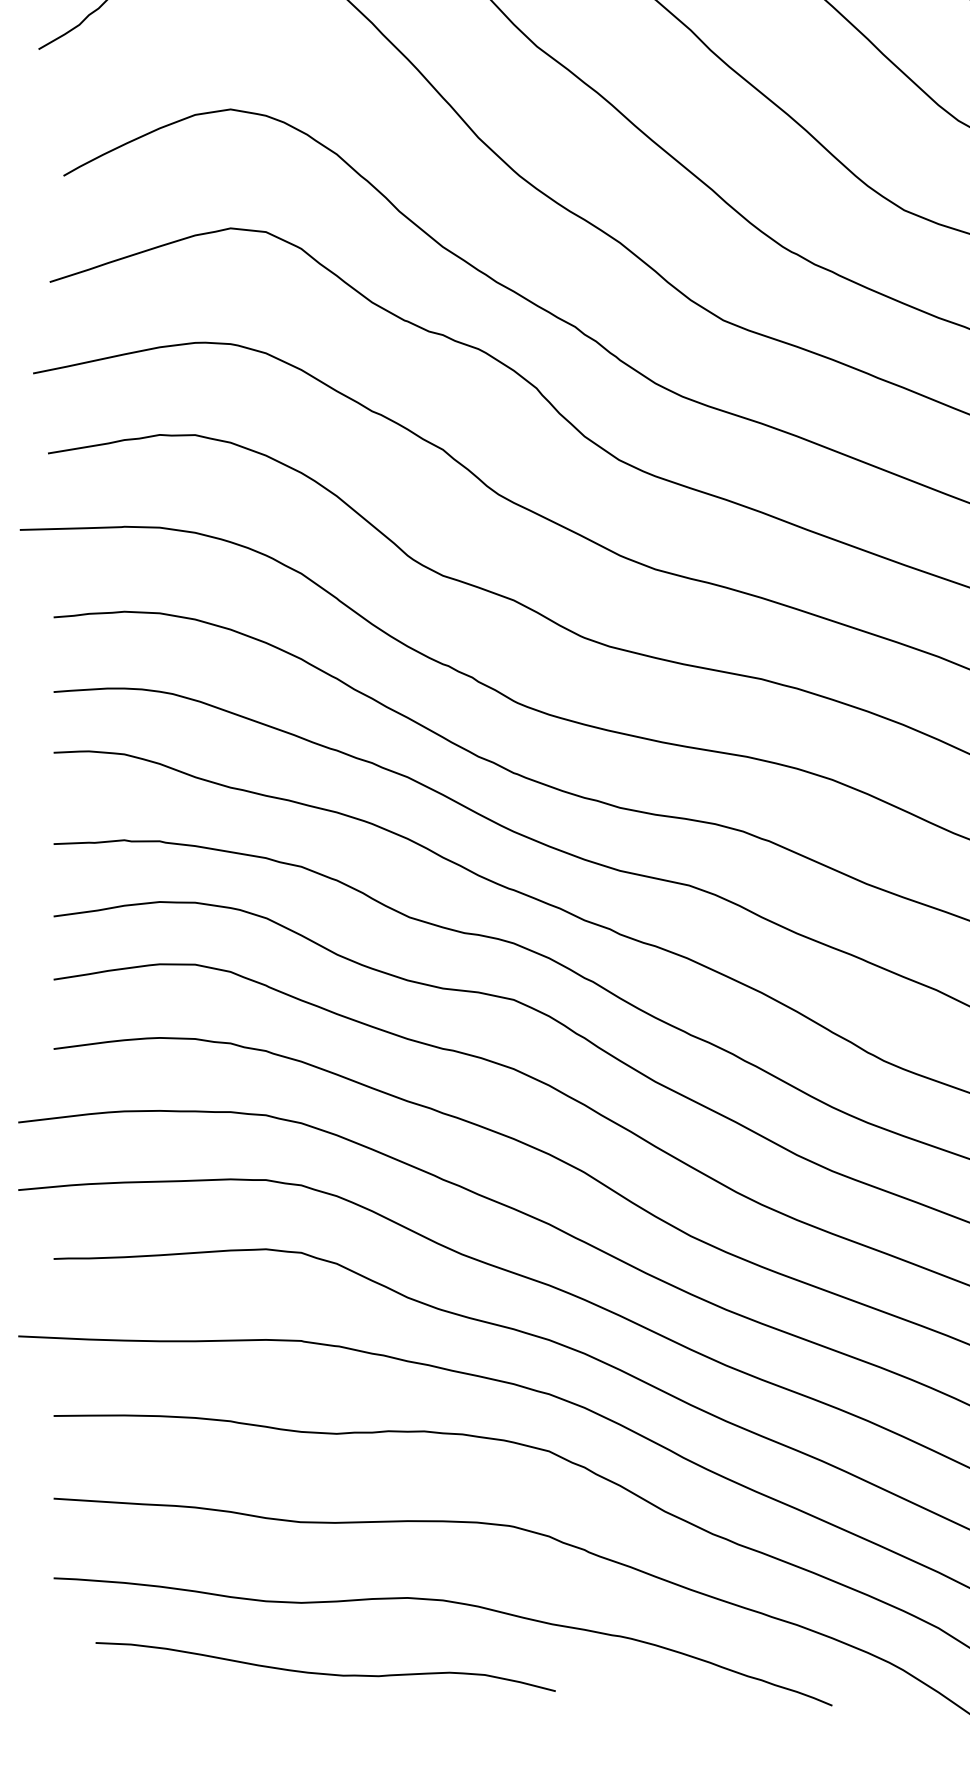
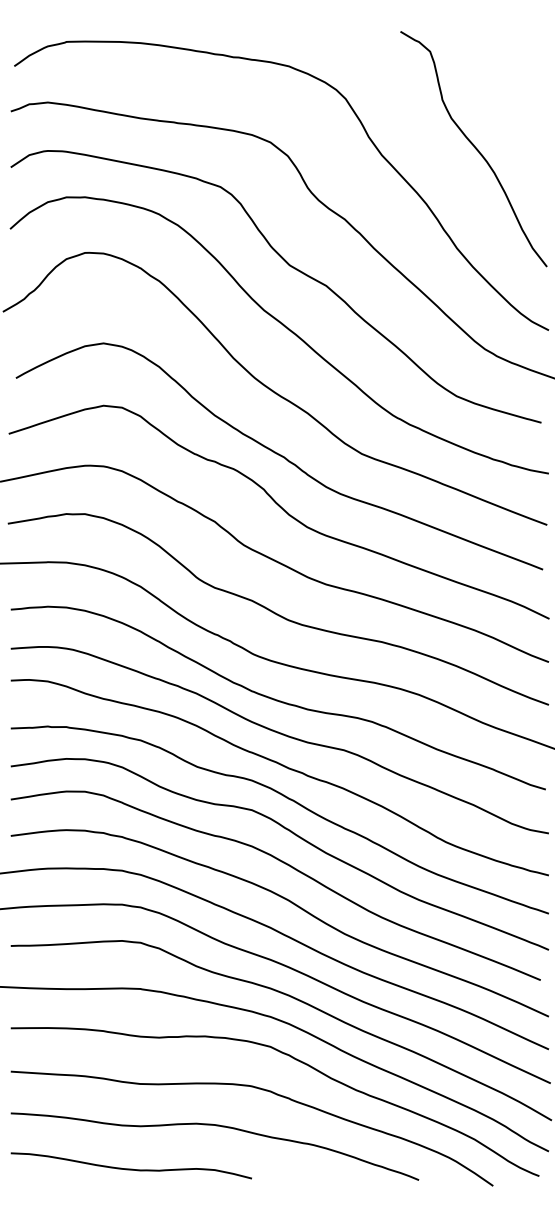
curve: (323, 1671) -> (130, 1168), moved

